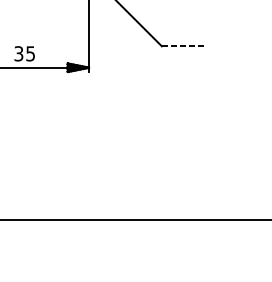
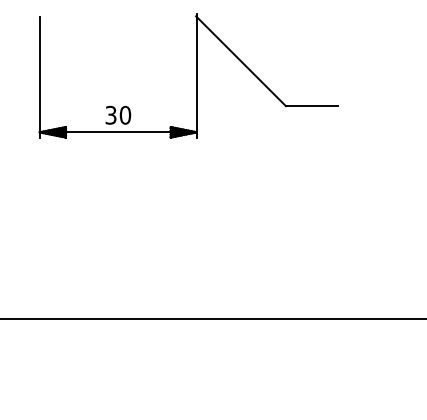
line: (182, 46) -> (311, 106), dashed -> solid
text: (30, 53) -> (125, 114), 35 -> 30

